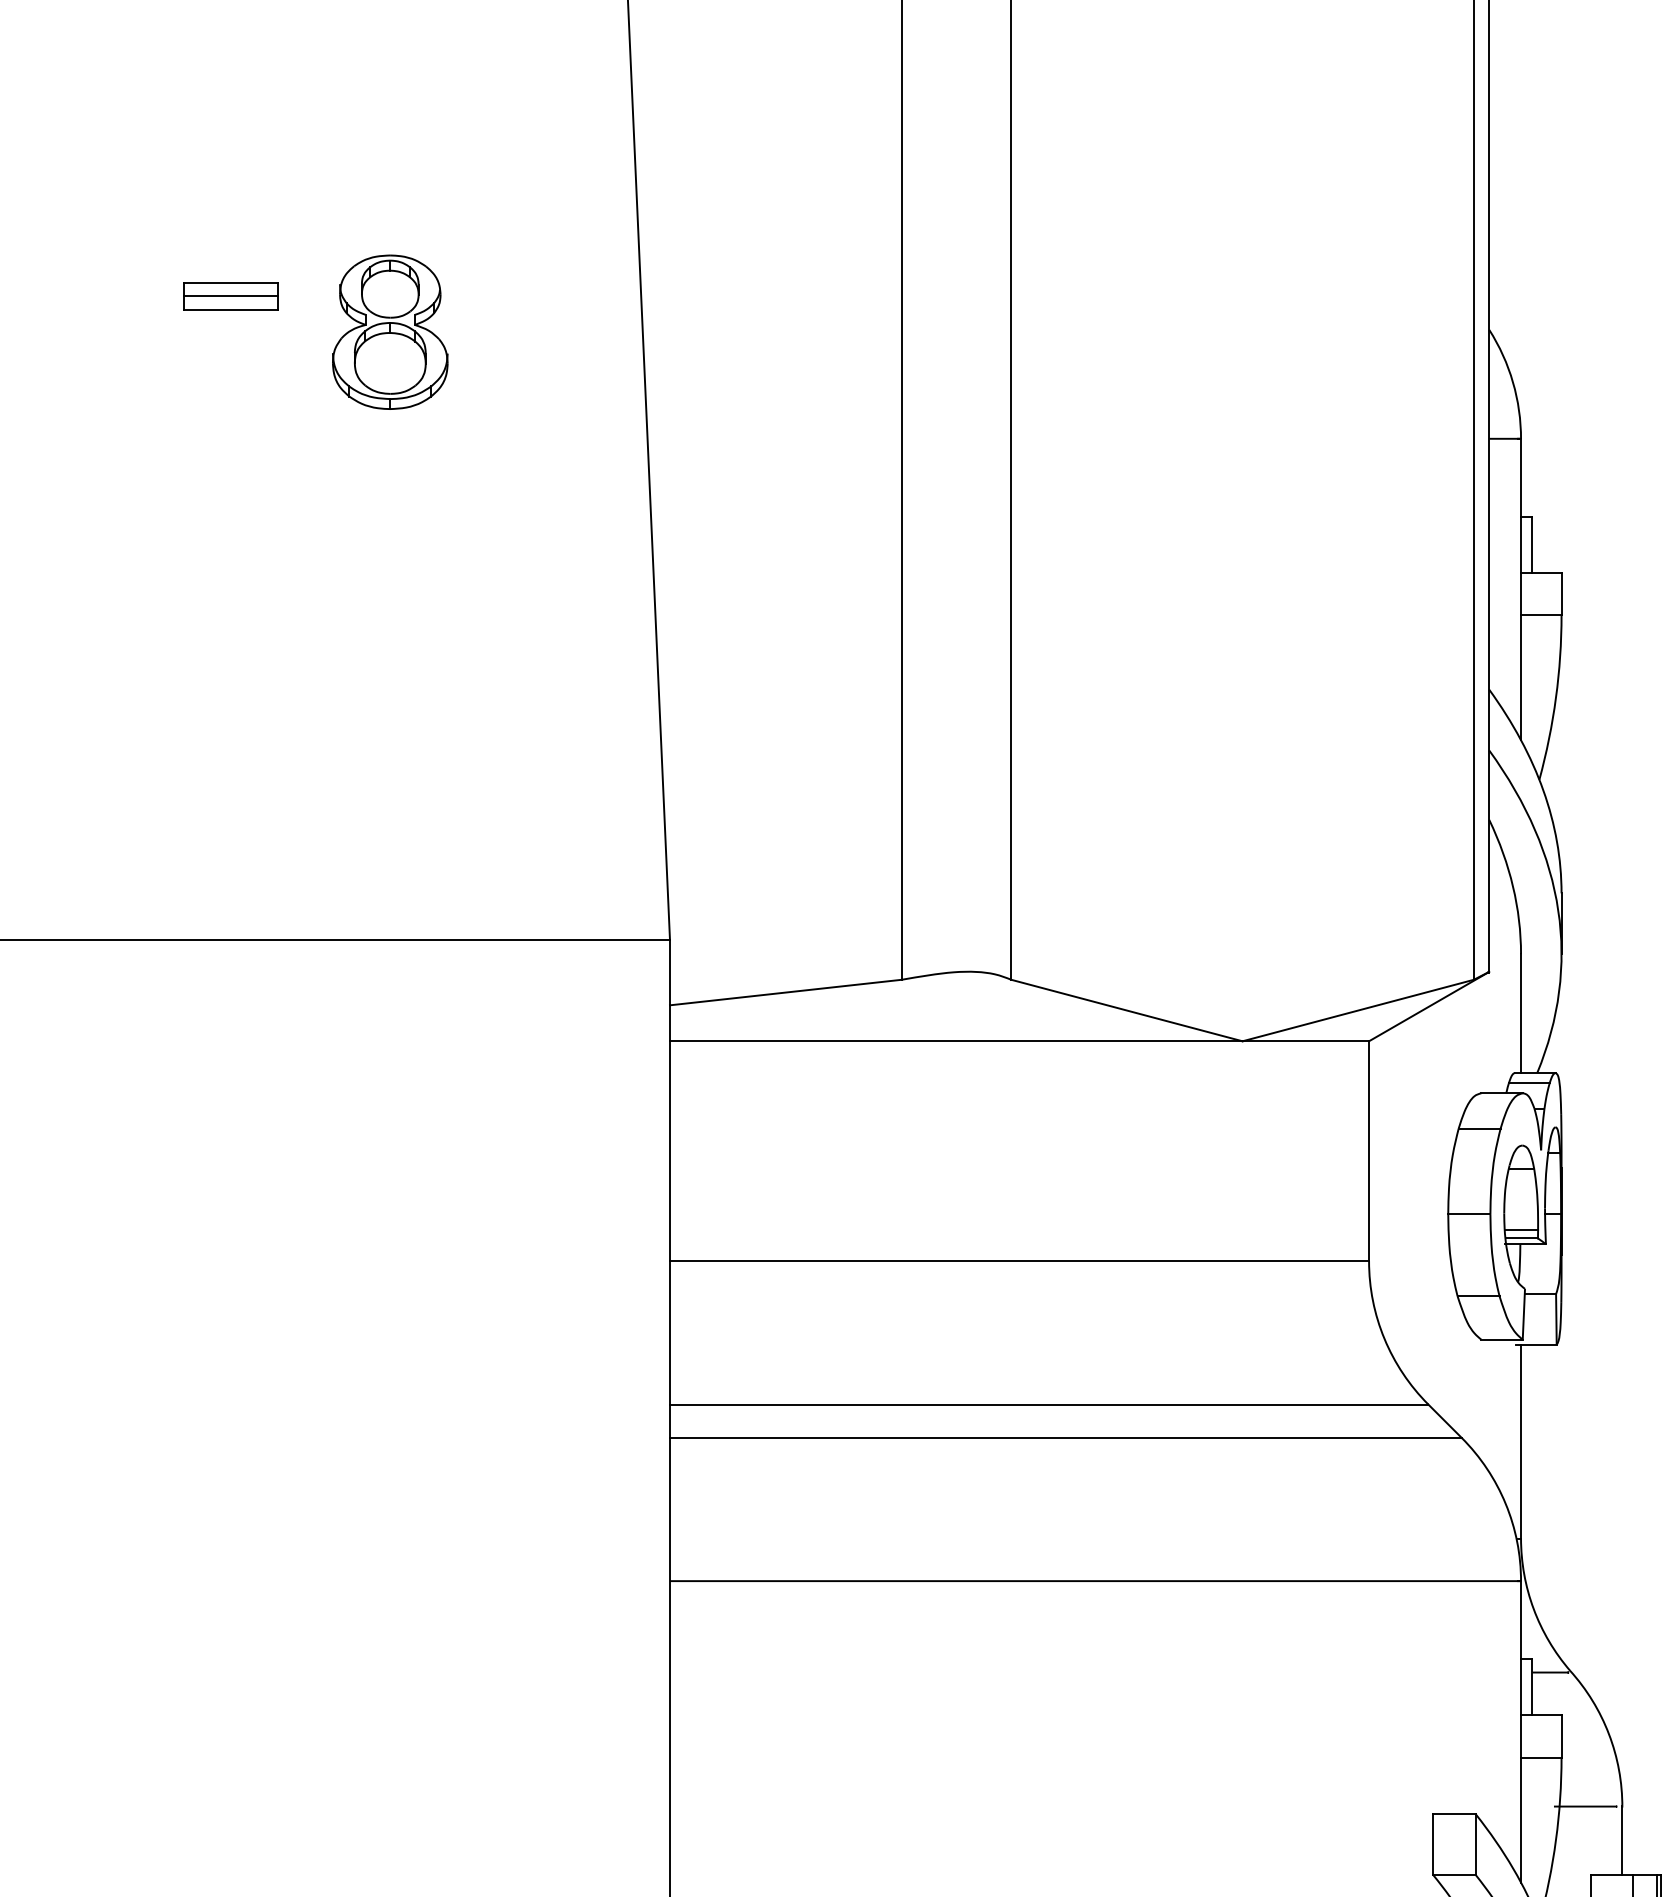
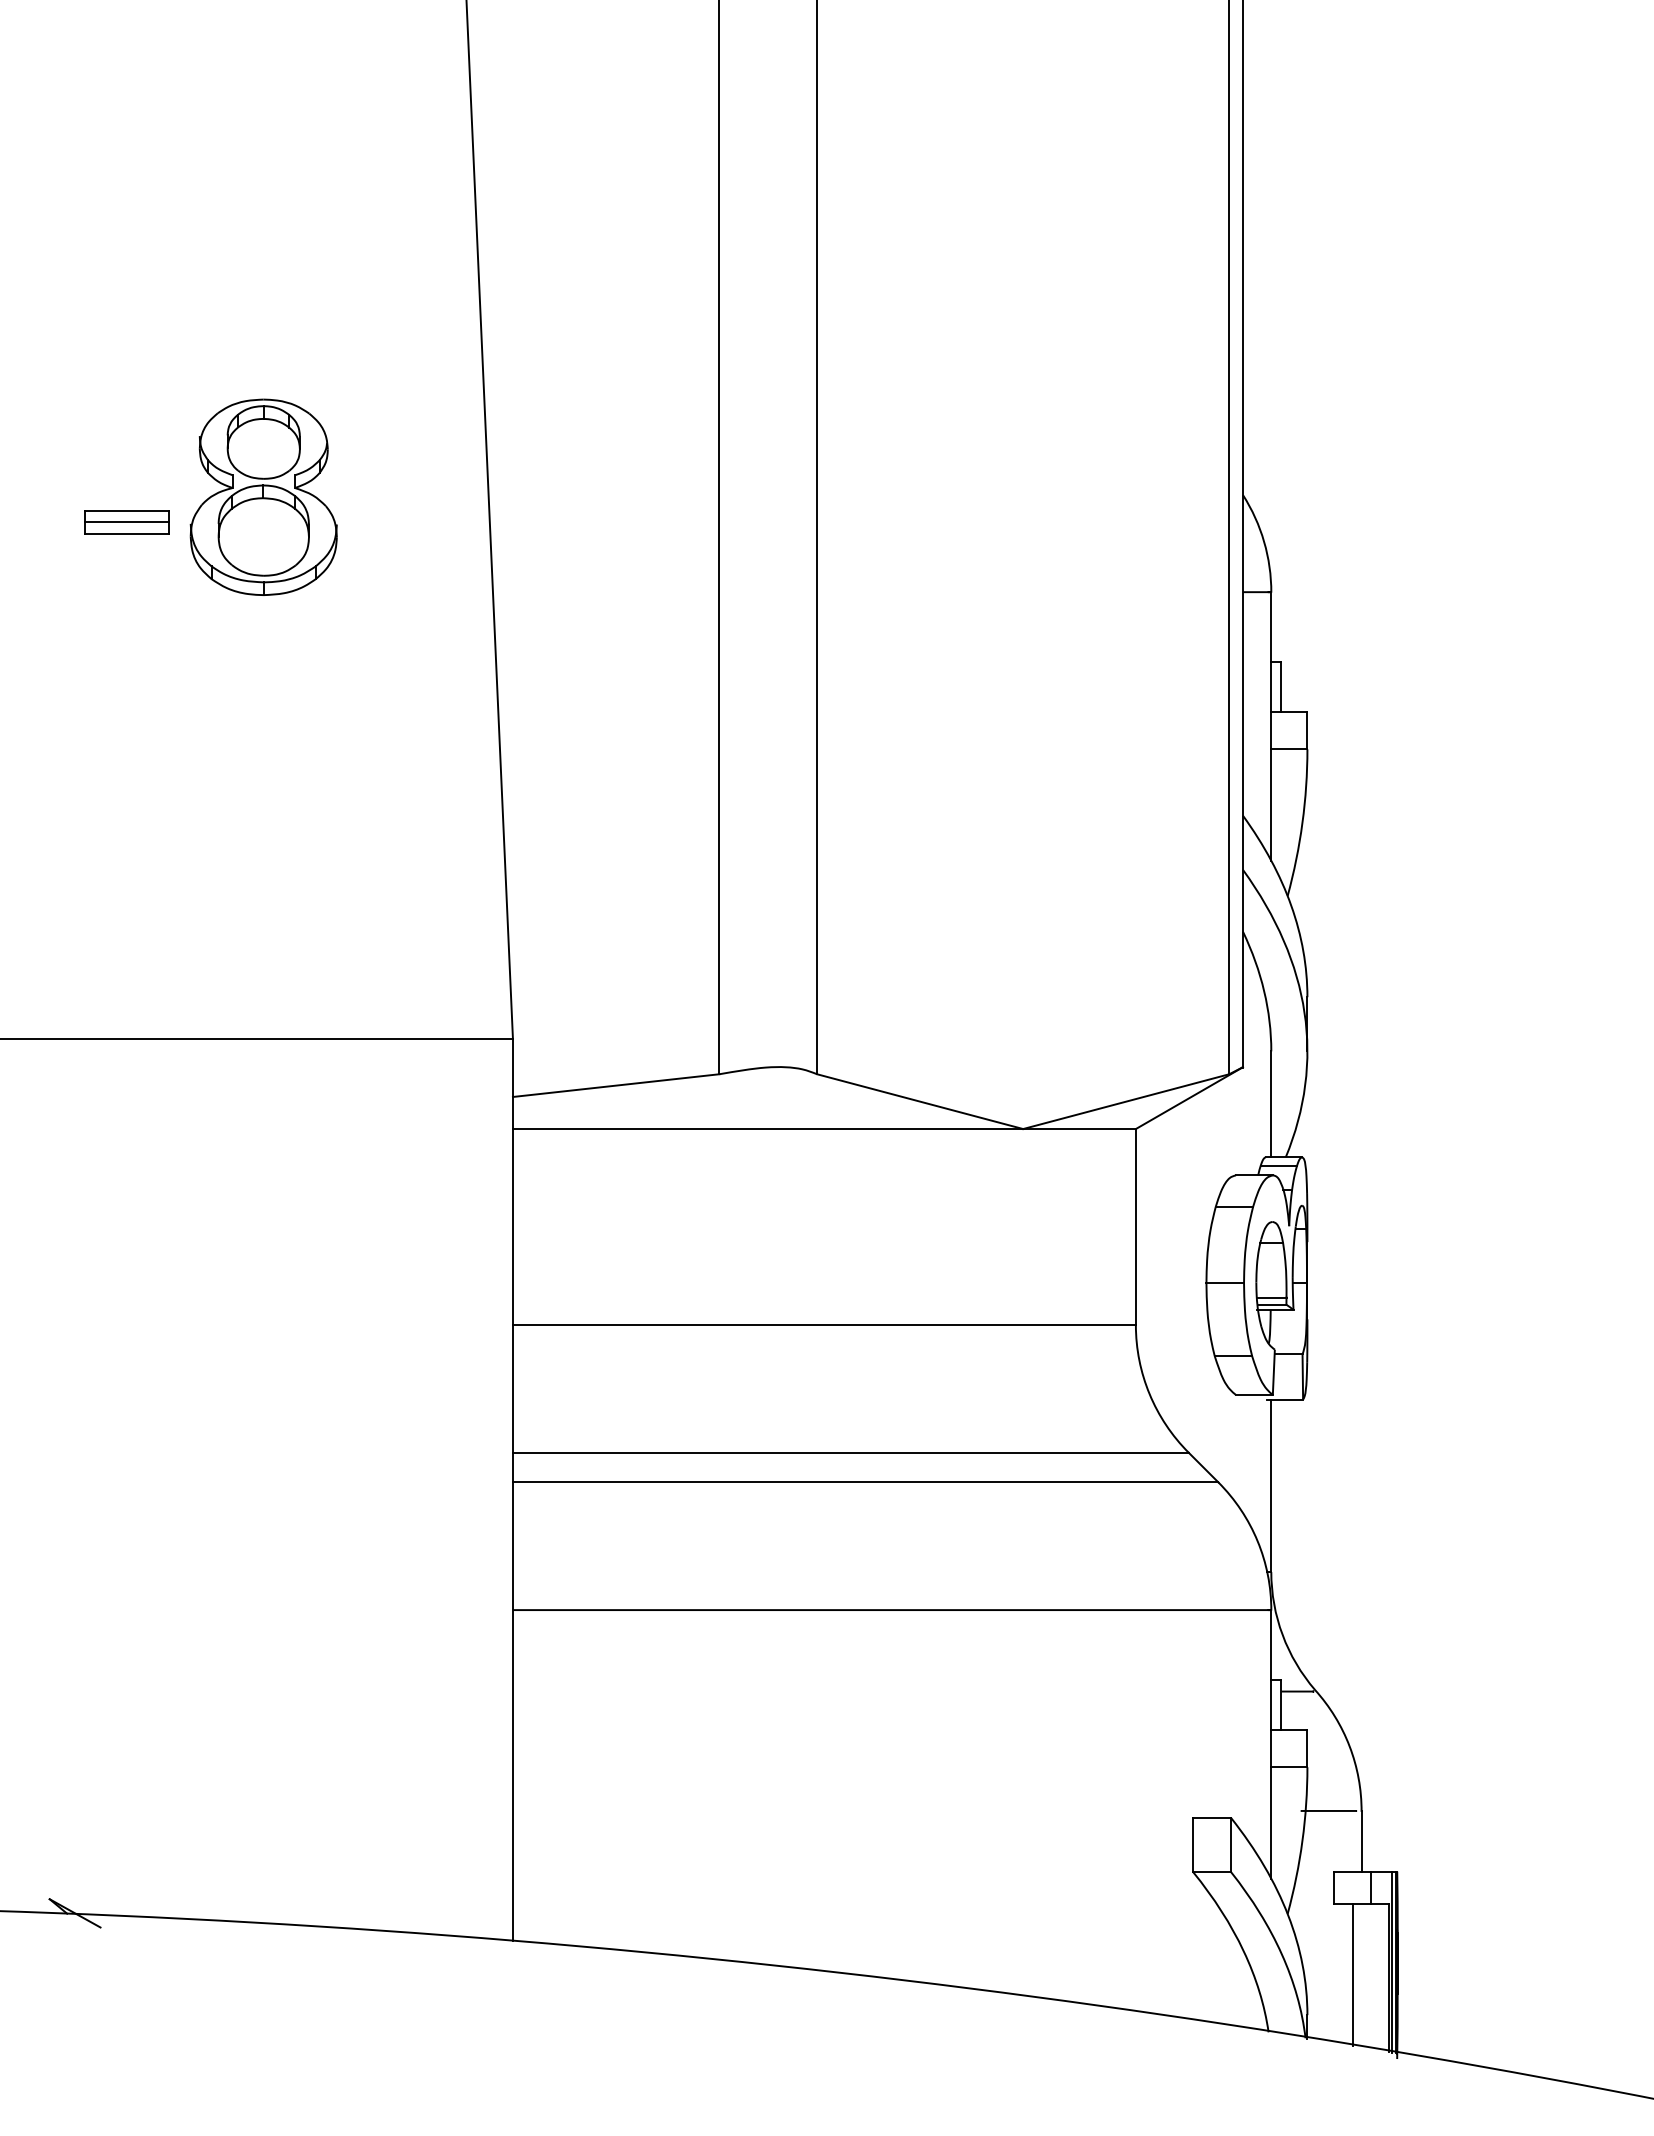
part: (230, 296) -> (126, 522), moved
part: (390, 331) -> (263, 496), size x1.43

